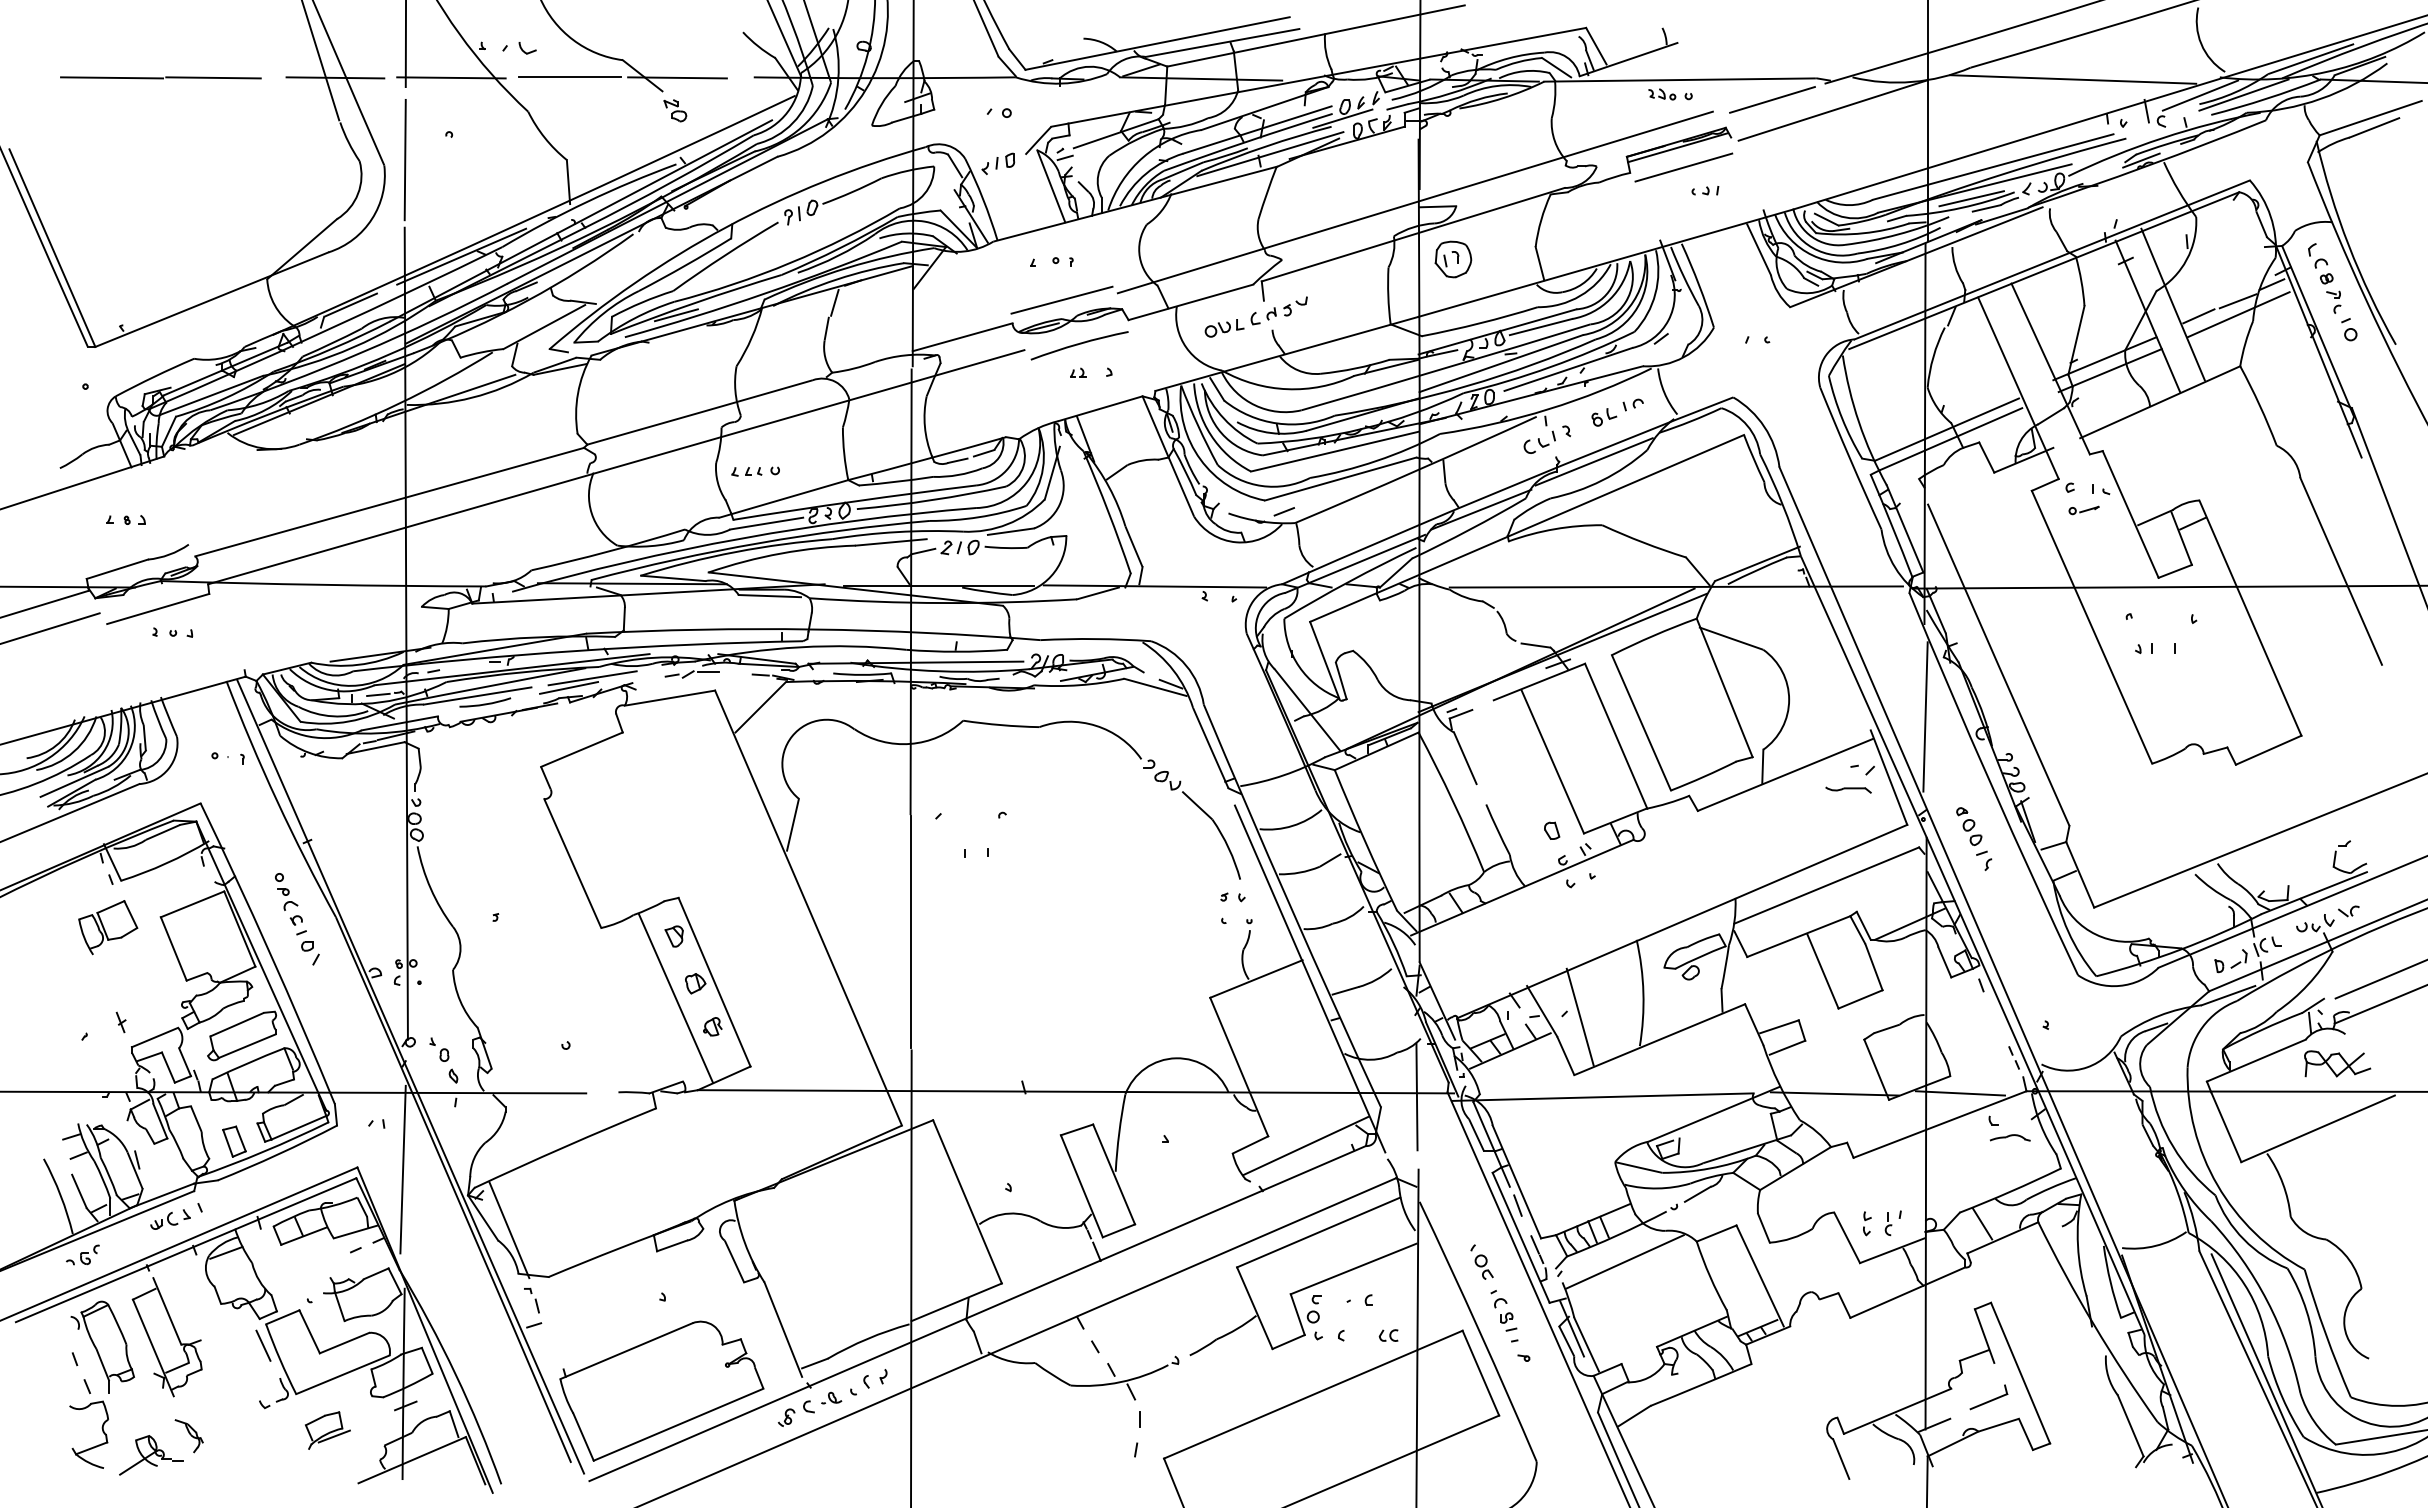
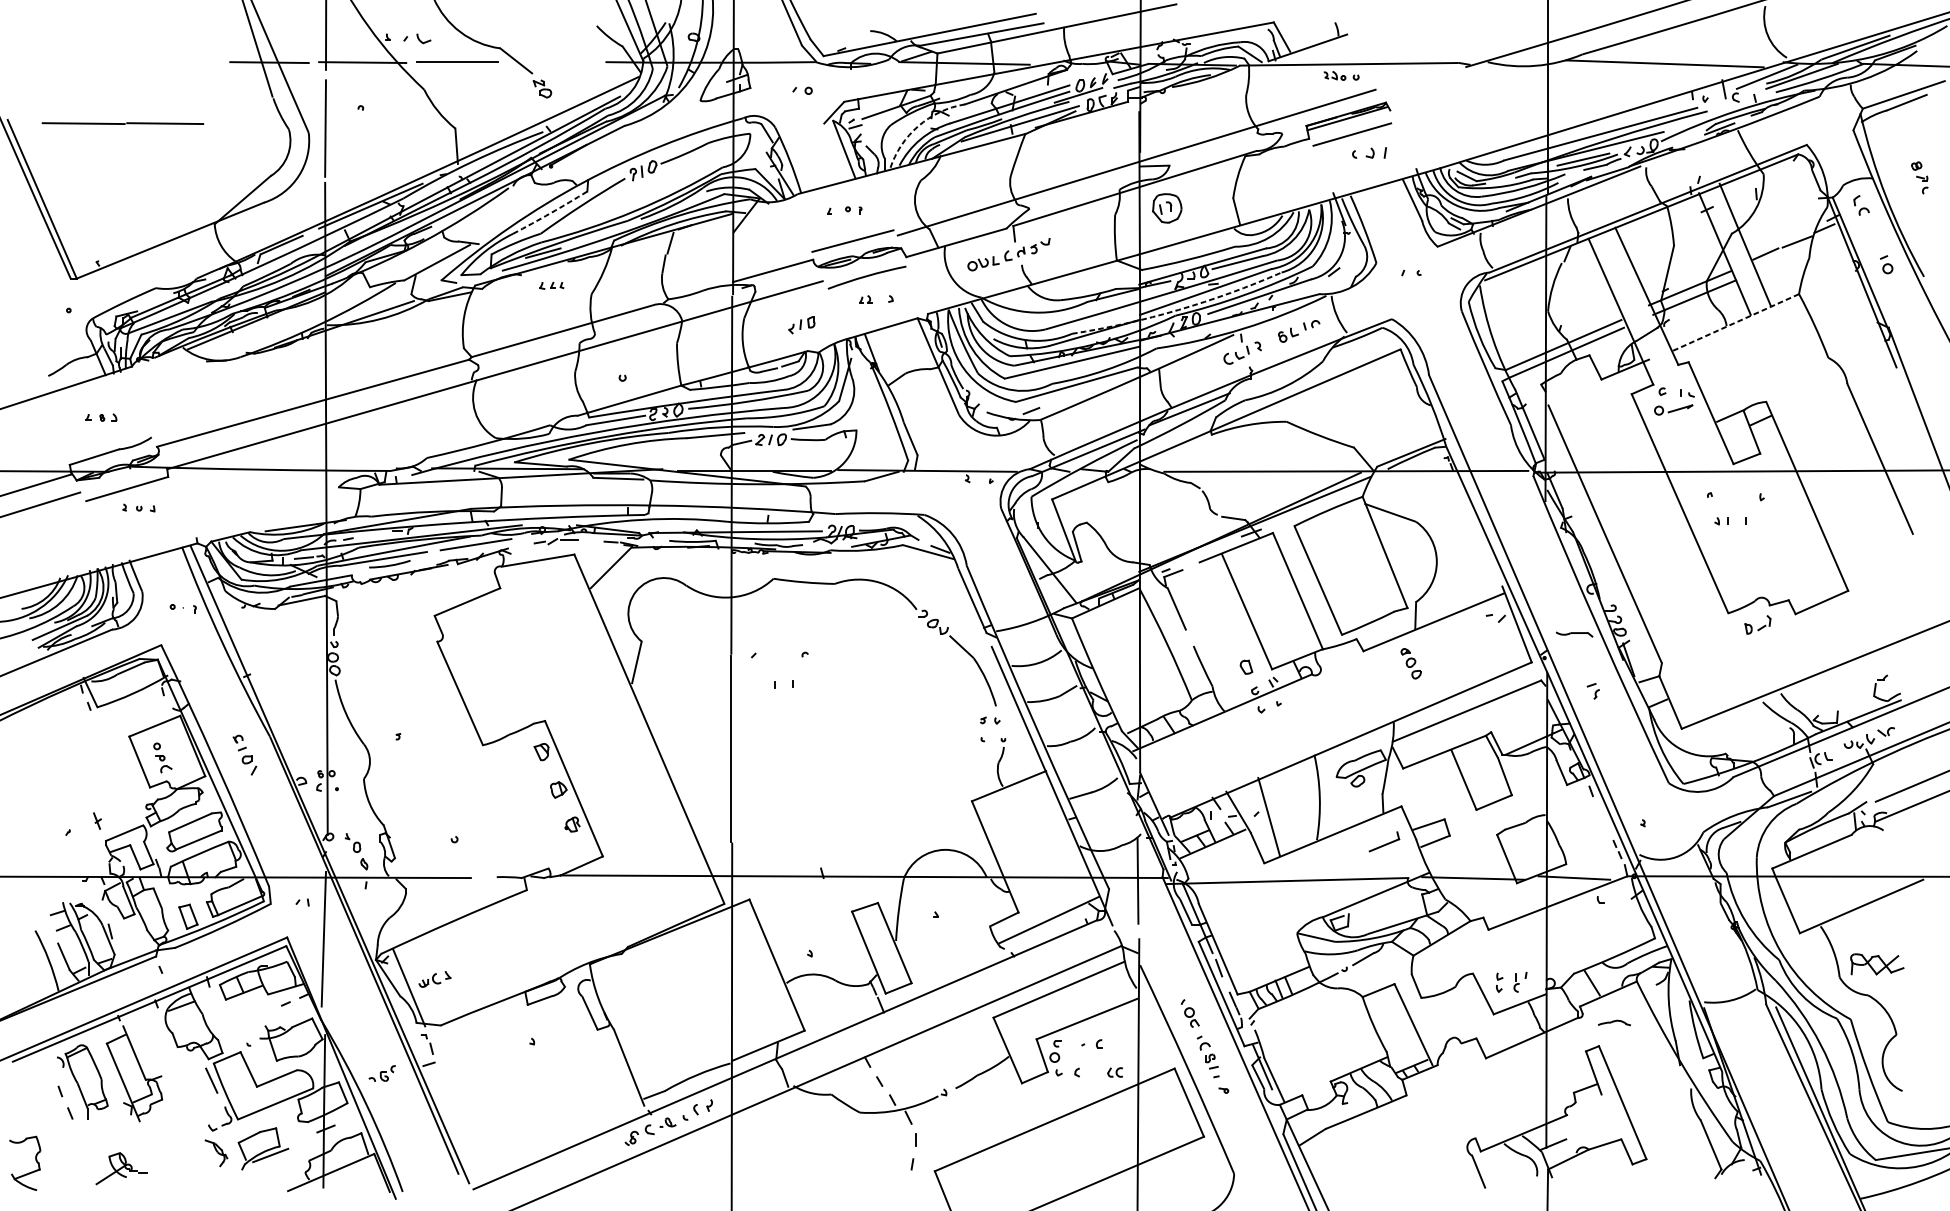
line: (160, 77) -> (122, 123), moved
line: (677, 77) -> (544, 62), removed
line: (1772, 99) -> (1423, 79), removed
line: (1832, 110) -> (1471, 88), removed
arc: (1143, 157) -> (918, 126), solid -> dashed
part: (998, 163) -> (801, 324), moved
part: (1705, 190) -> (1369, 153), size x1.6
arc: (685, 265) -> (550, 213), solid -> dashed
part: (2330, 293) -> (1919, 177), moved
line: (2238, 314) -> (1797, 252), removed
arc: (1467, 385) -> (1178, 309), solid -> dashed
line: (2160, 402) -> (1735, 323), solid -> dashed
line: (1593, 461) -> (1279, 370), removed
part: (746, 471) -> (551, 285), moved
part: (2083, 510) -> (1673, 409), size x1.6
line: (569, 687) -> (457, 552), removed
line: (1925, 716) -> (1546, 575), removed
part: (1848, 789) -> (1574, 634), moved
part: (1969, 826) -> (1411, 663), moved
part: (286, 891) -> (162, 757), moved
part: (108, 927) -> (87, 744), removed
part: (2230, 961) -> (1757, 625), moved
line: (675, 998) -> (542, 801), removed
part: (2337, 1063) -> (1877, 964), moved
part: (2010, 1137) -> (1614, 1022), moved
part: (170, 1219) -> (434, 979), moved
part: (82, 1254) -> (381, 1073), moved
line: (1624, 1261) -> (1304, 1013), removed
part: (661, 1390) -> (531, 1116), removed
part: (1988, 1397) -> (1384, 841), moved
part: (327, 1430) -> (263, 1148), size x1.4
part: (188, 1436) -> (215, 1153), moved
part: (95, 1445) -> (30, 1172), moved

